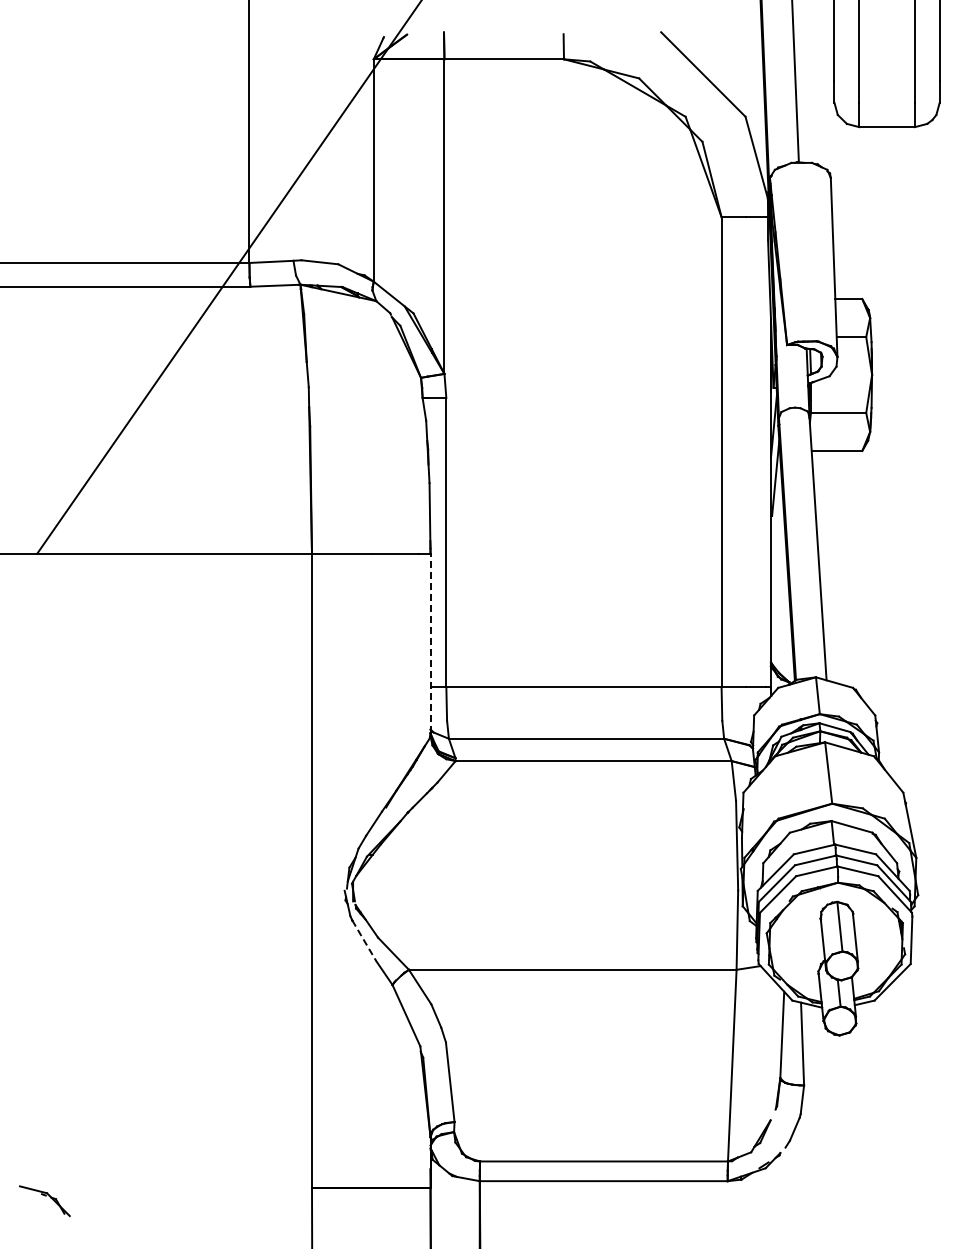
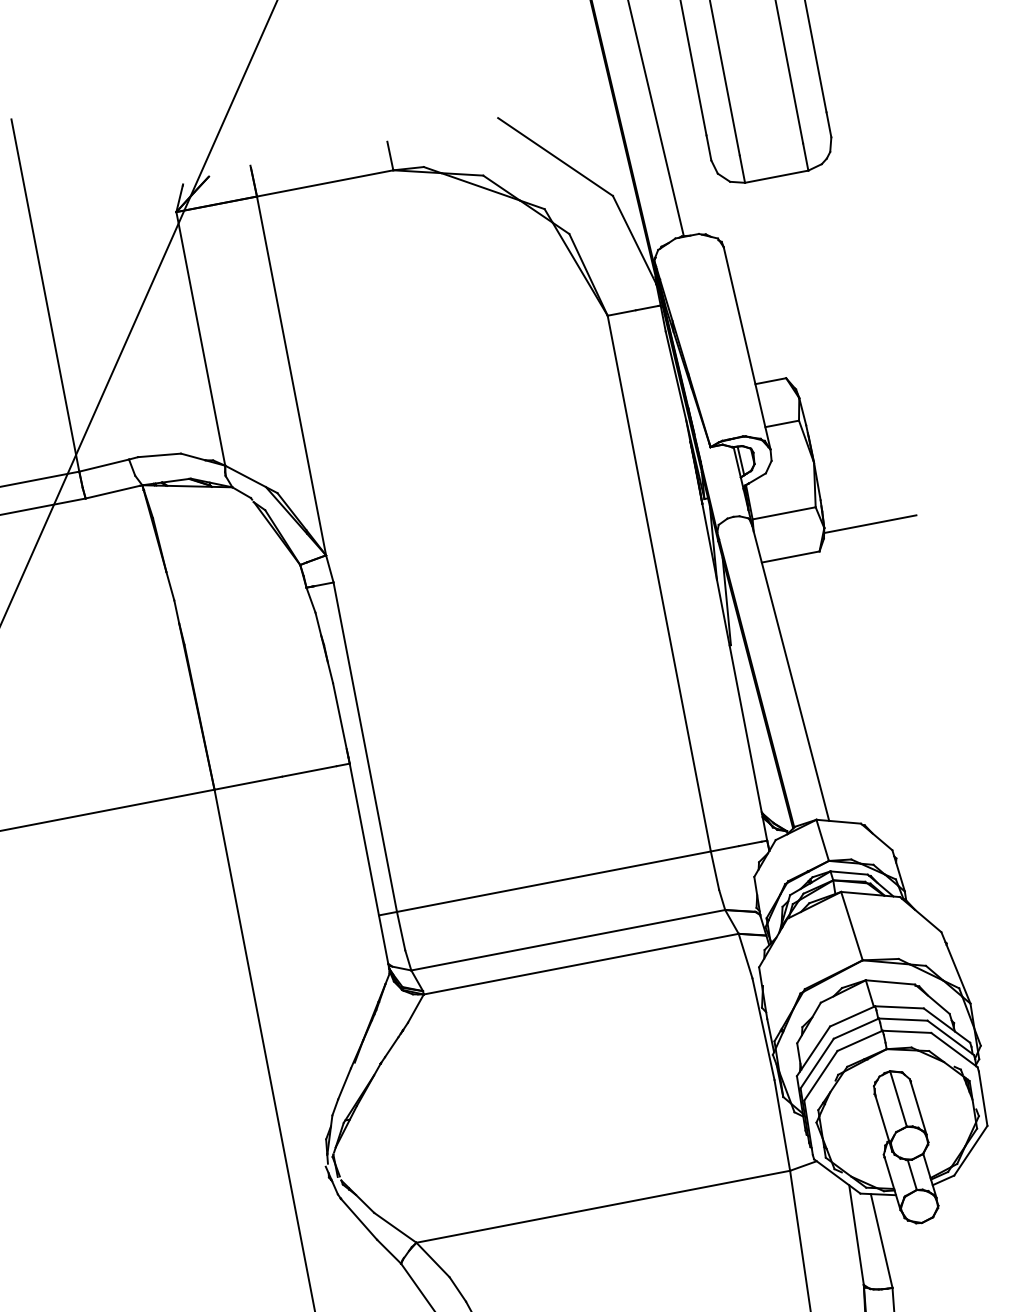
line: (909, 436) -> (870, 524), added
line: (430, 643) -> (369, 865), dashed -> solid
line: (364, 940) -> (359, 1219), dashed -> solid

